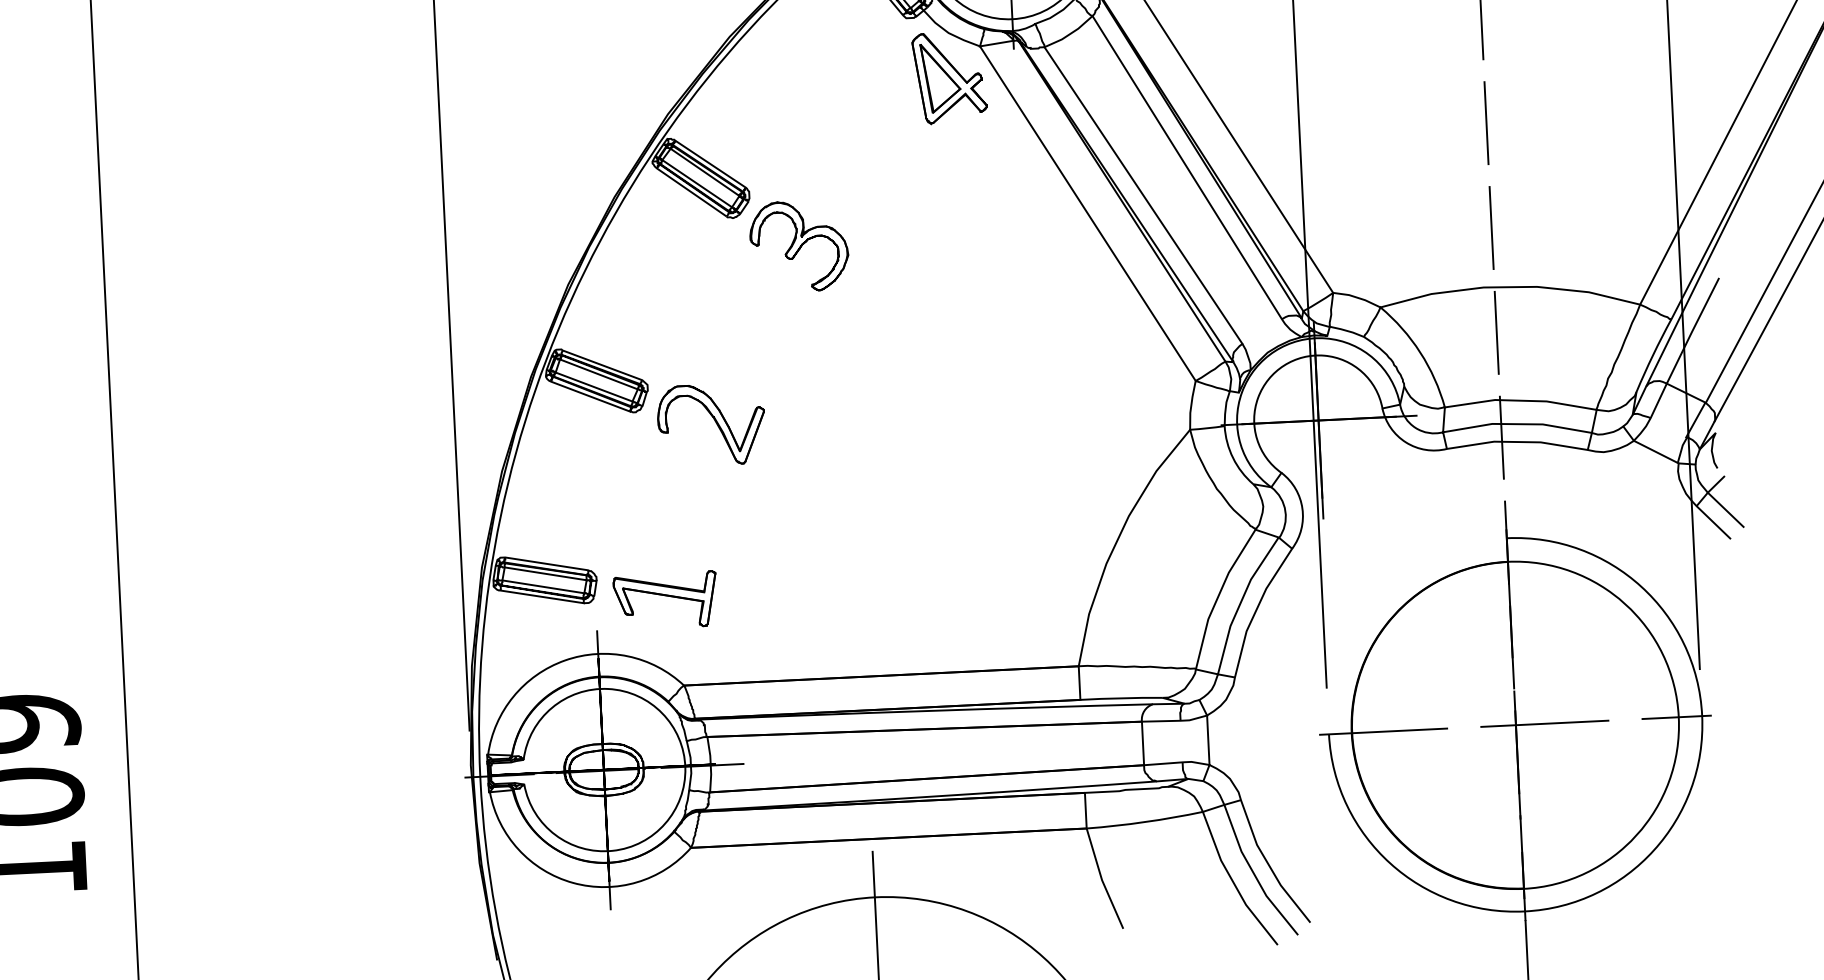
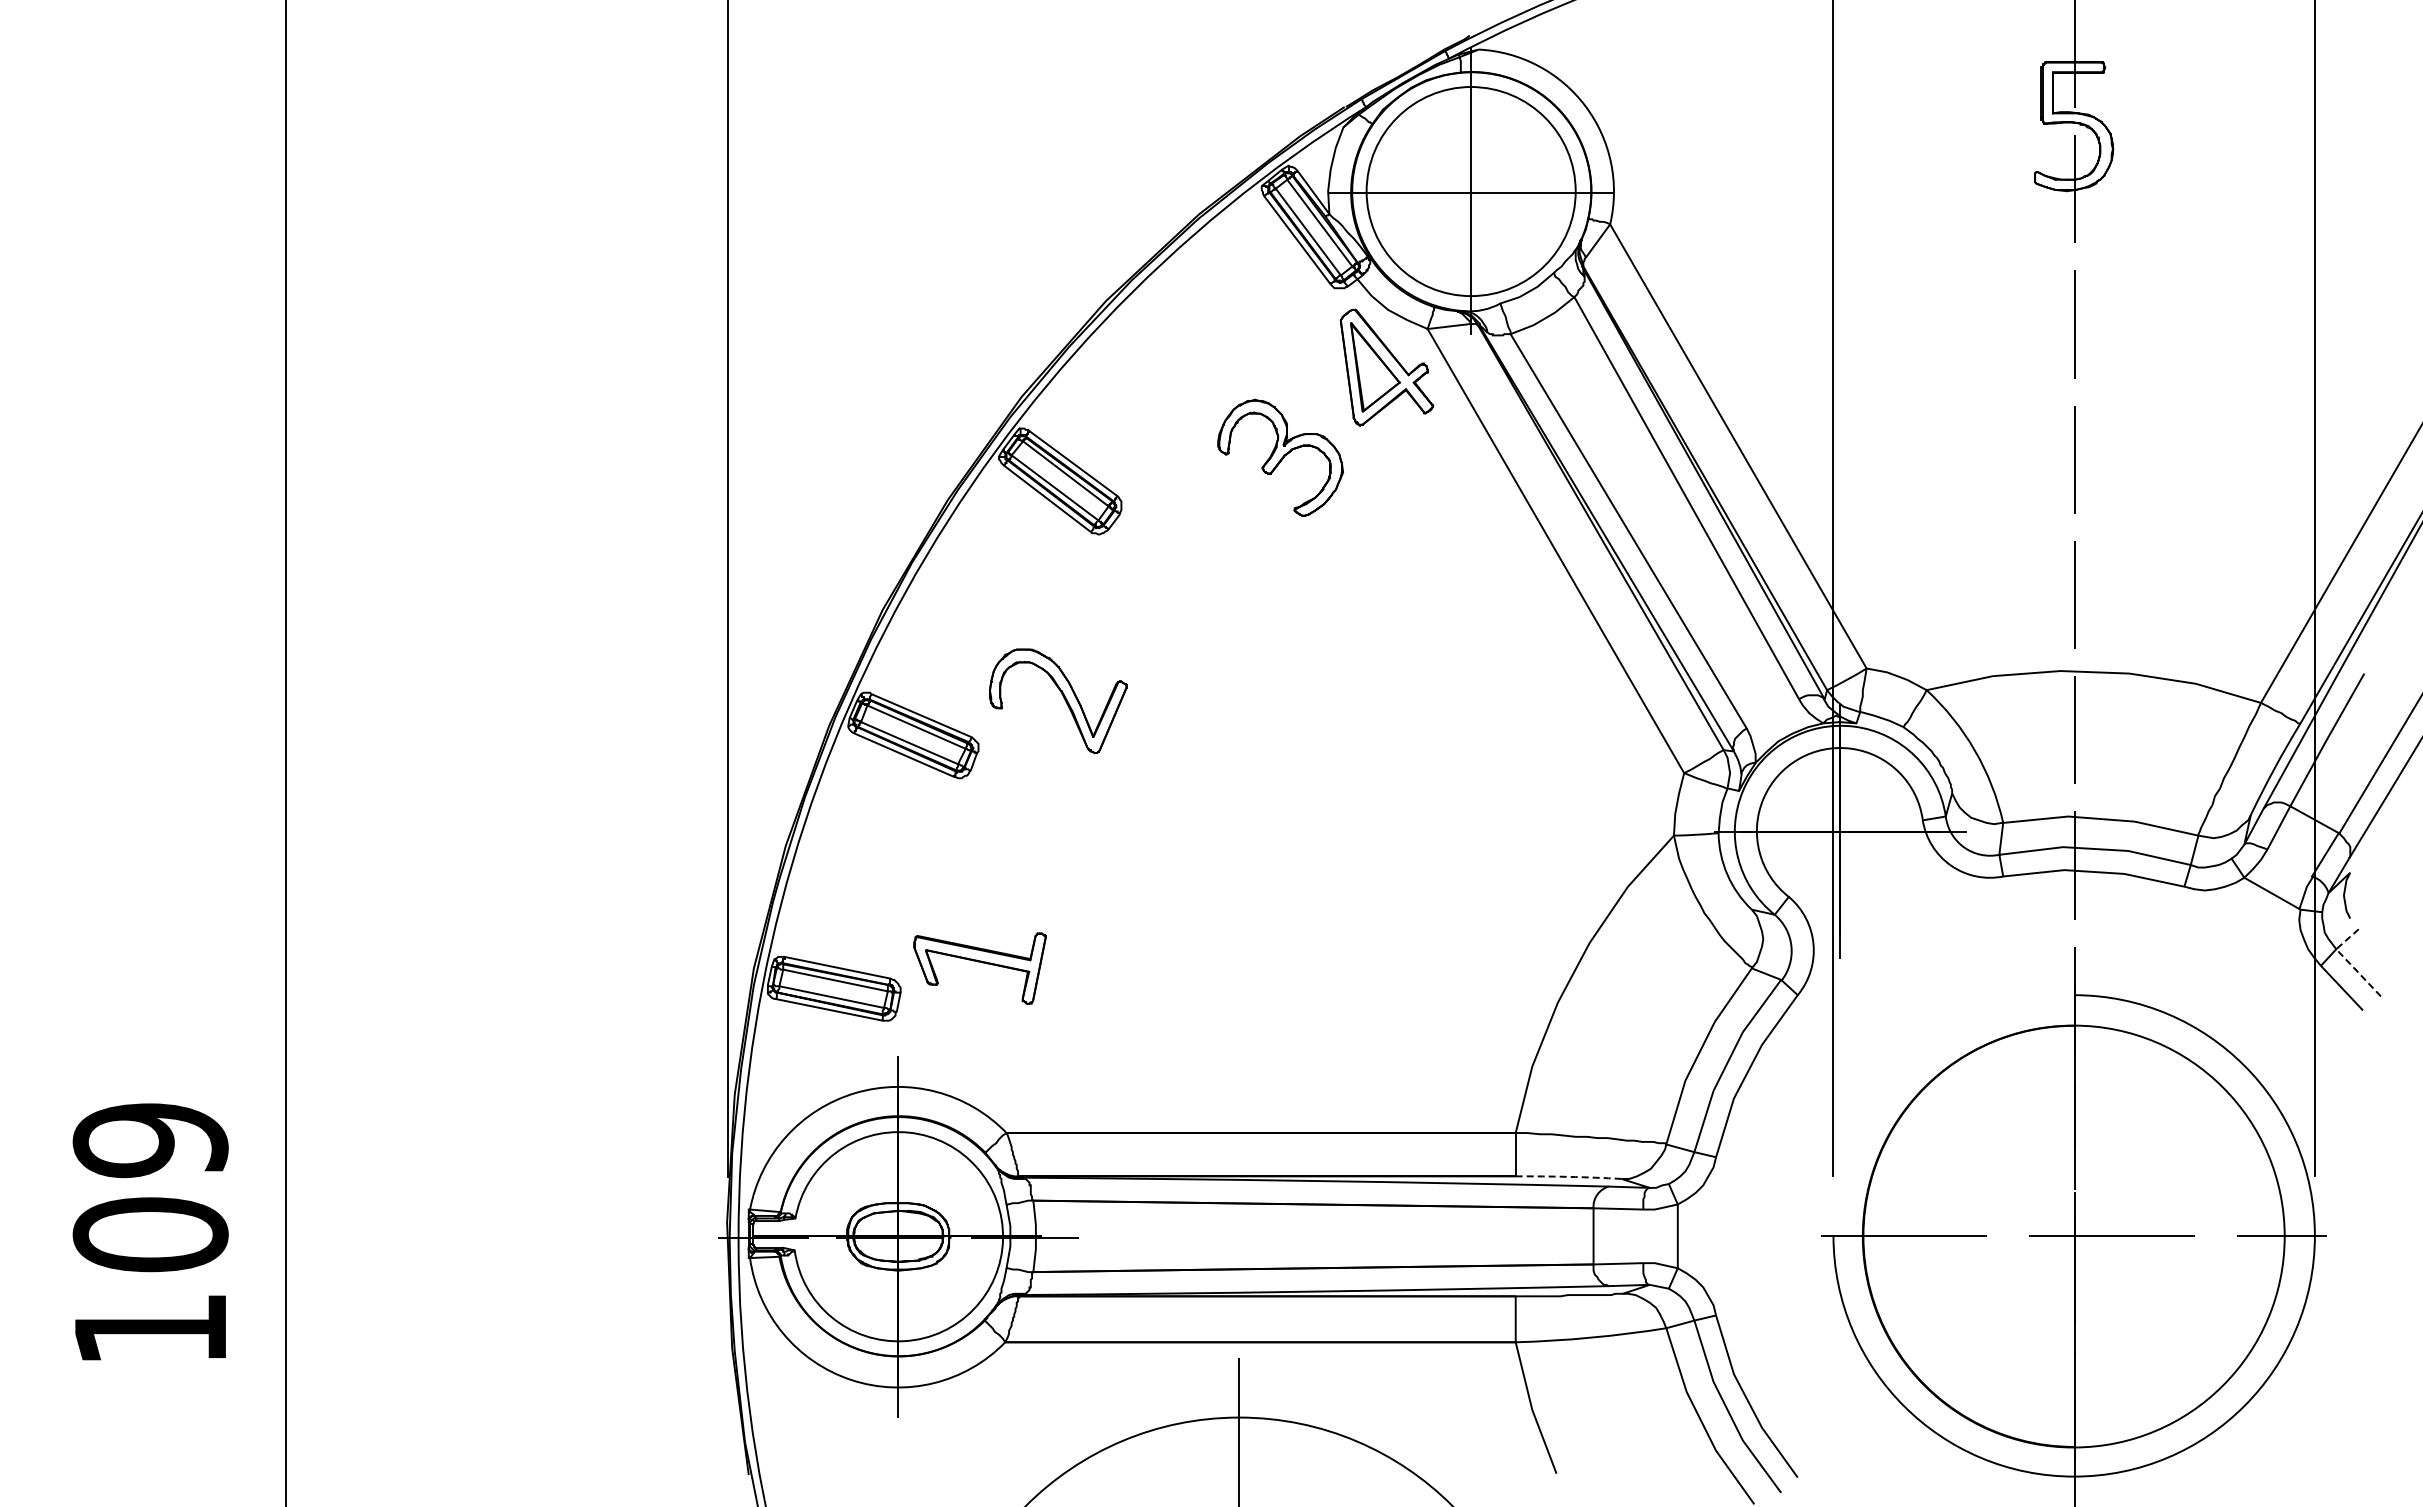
part: (799, 245) -> (1280, 457), moved
part: (711, 424) -> (1058, 700), moved
line: (1716, 501) -> (2347, 960), solid -> dashed
part: (665, 600) -> (979, 968), moved
arc: (1121, 697) -> (1568, 1176), solid -> dashed

